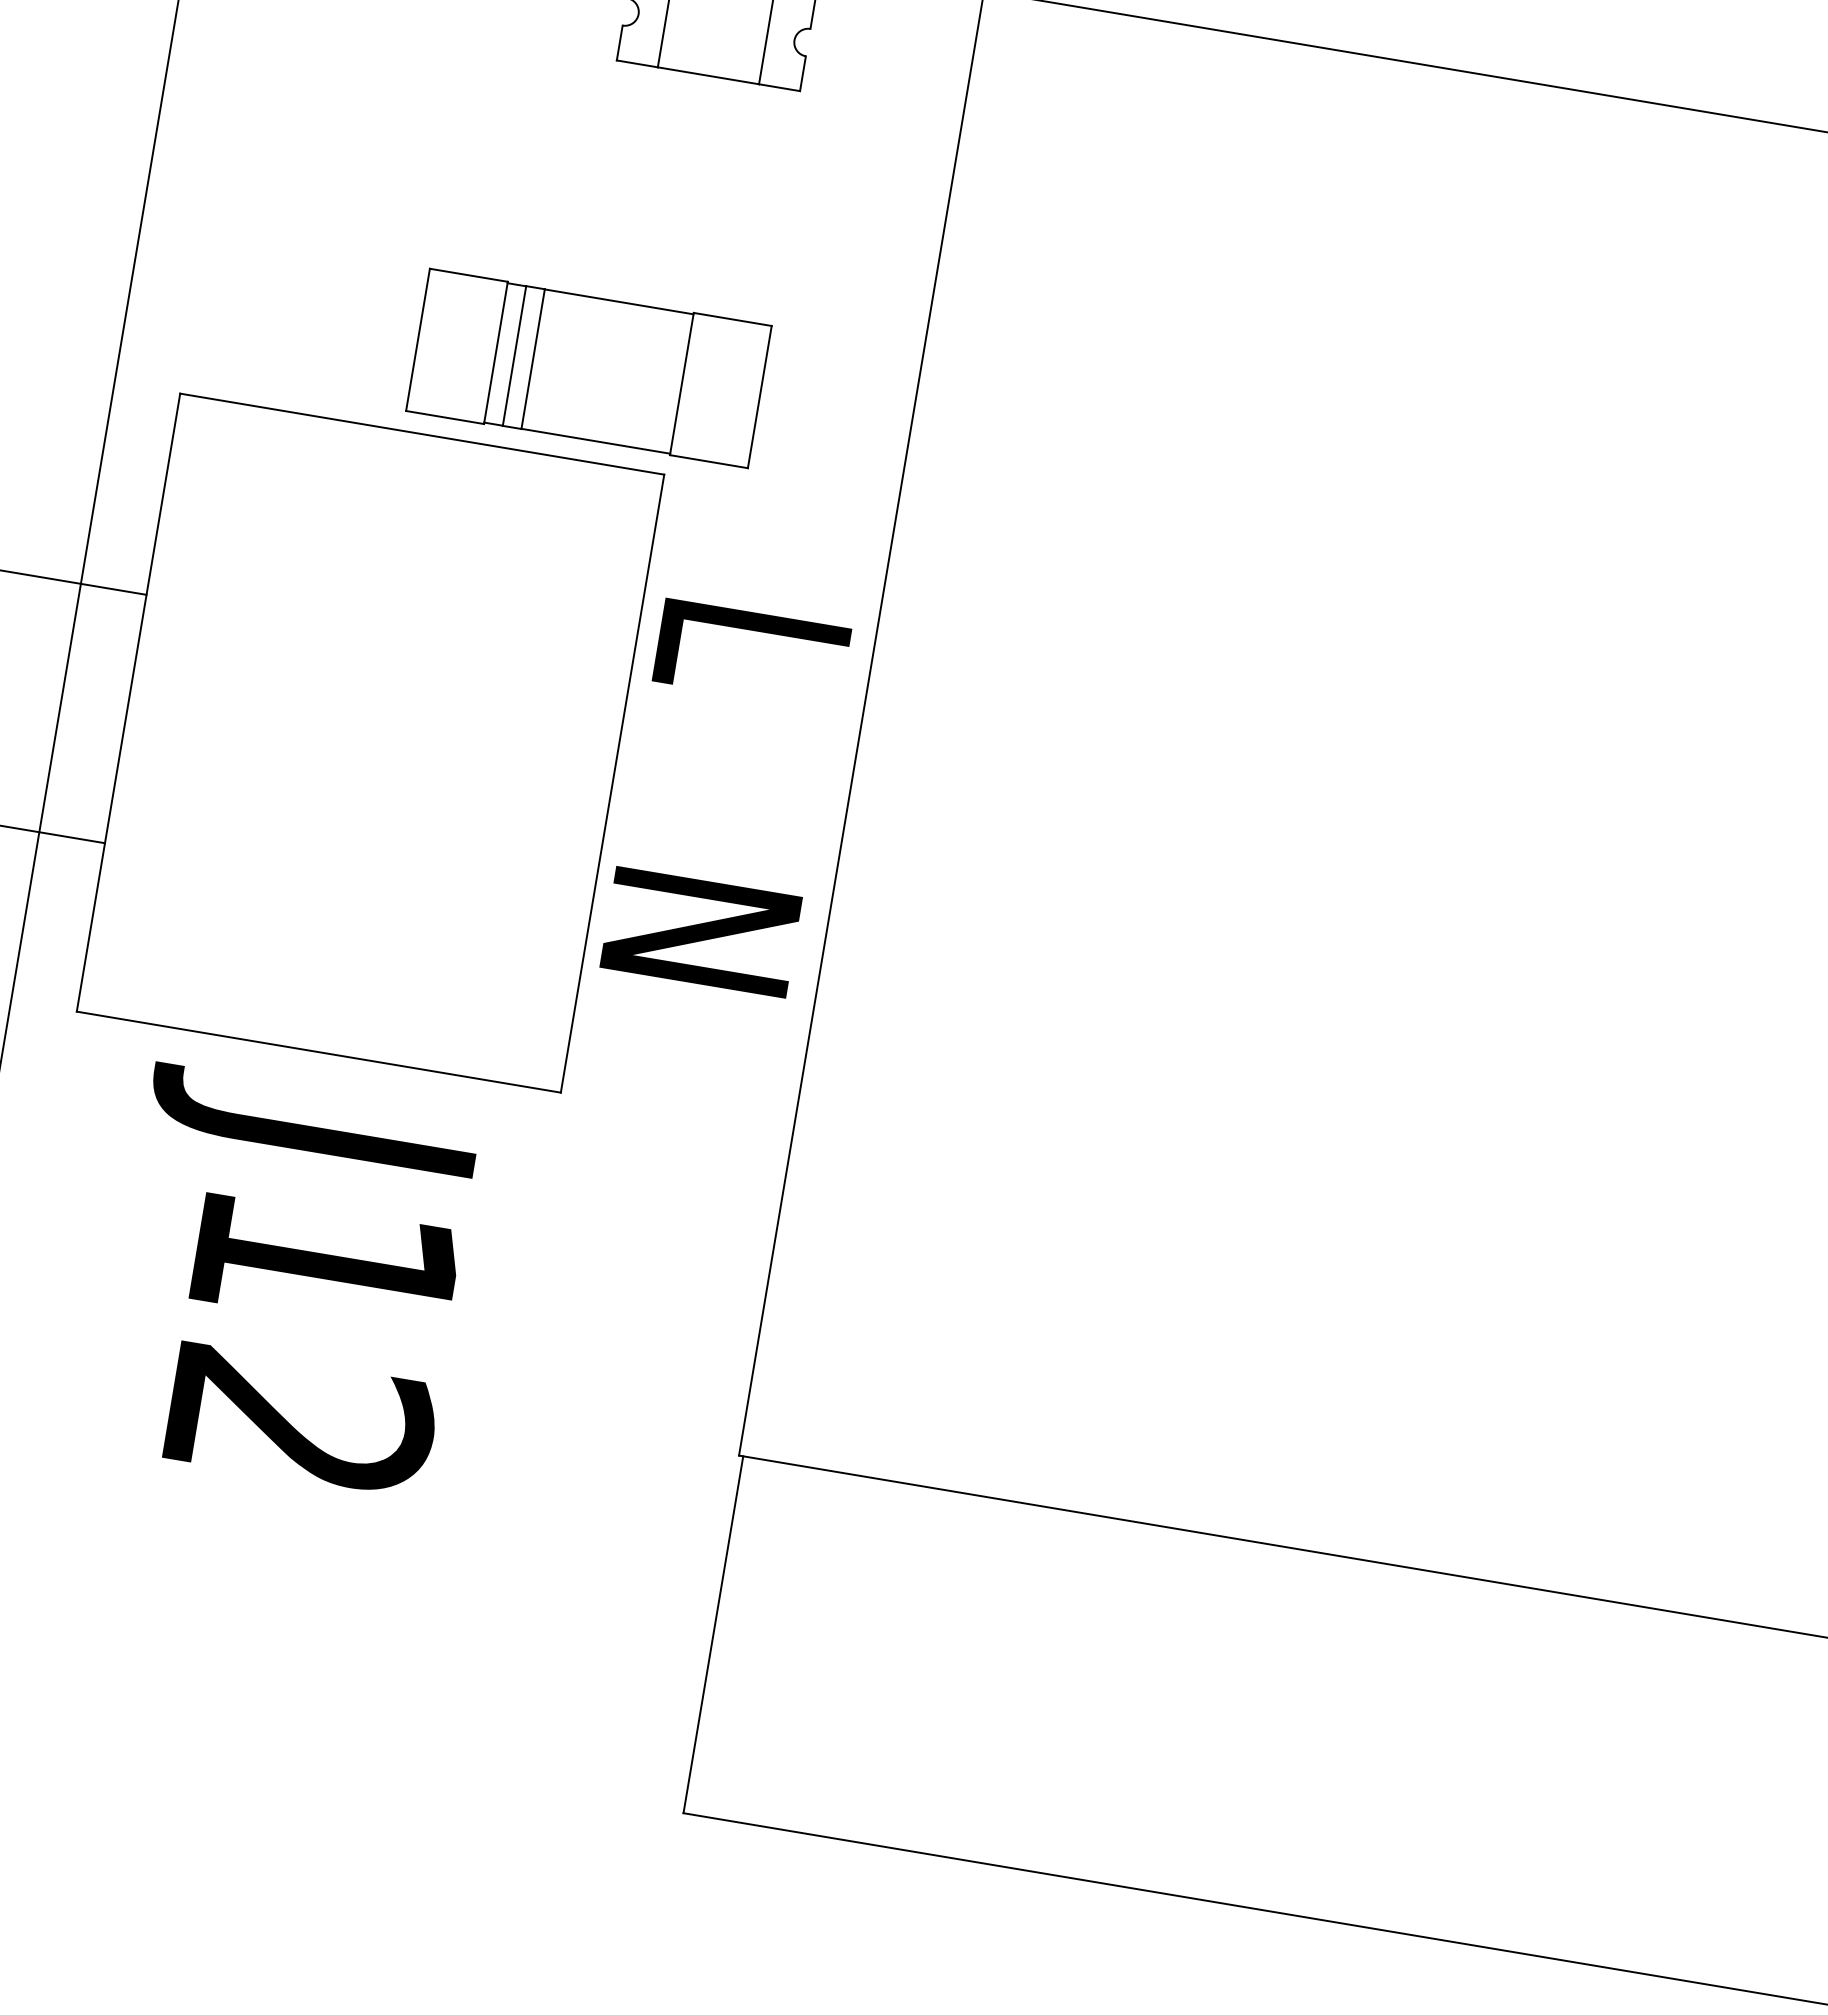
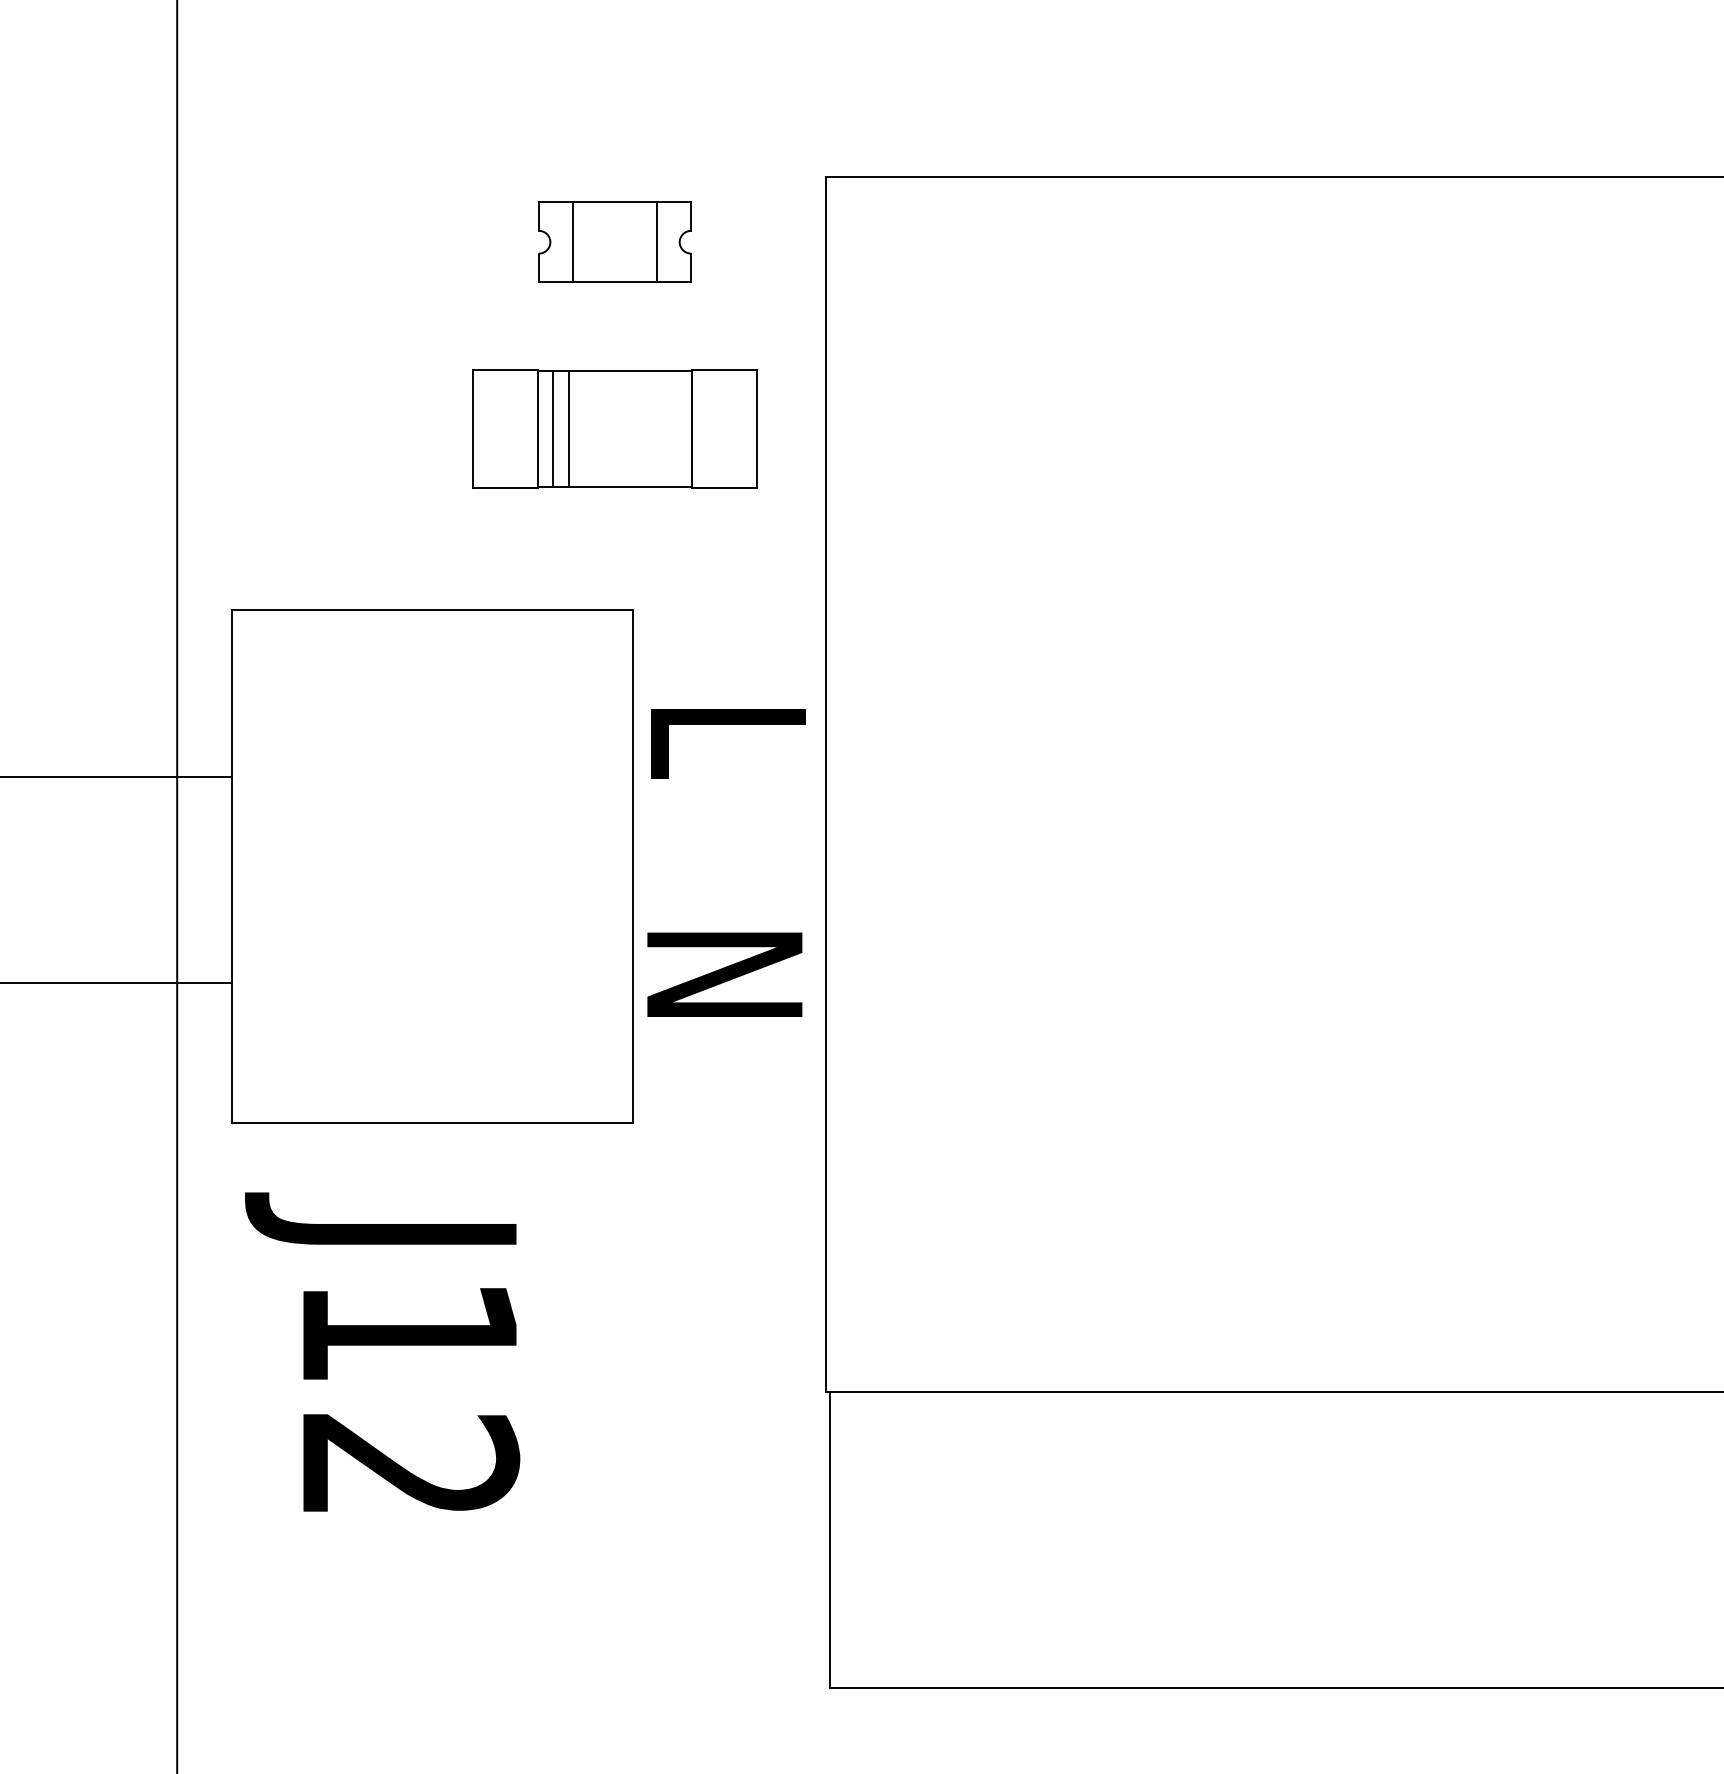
part: (588, 367) -> (614, 428), moved
text: (289, 1280) -> (382, 1351), moved

